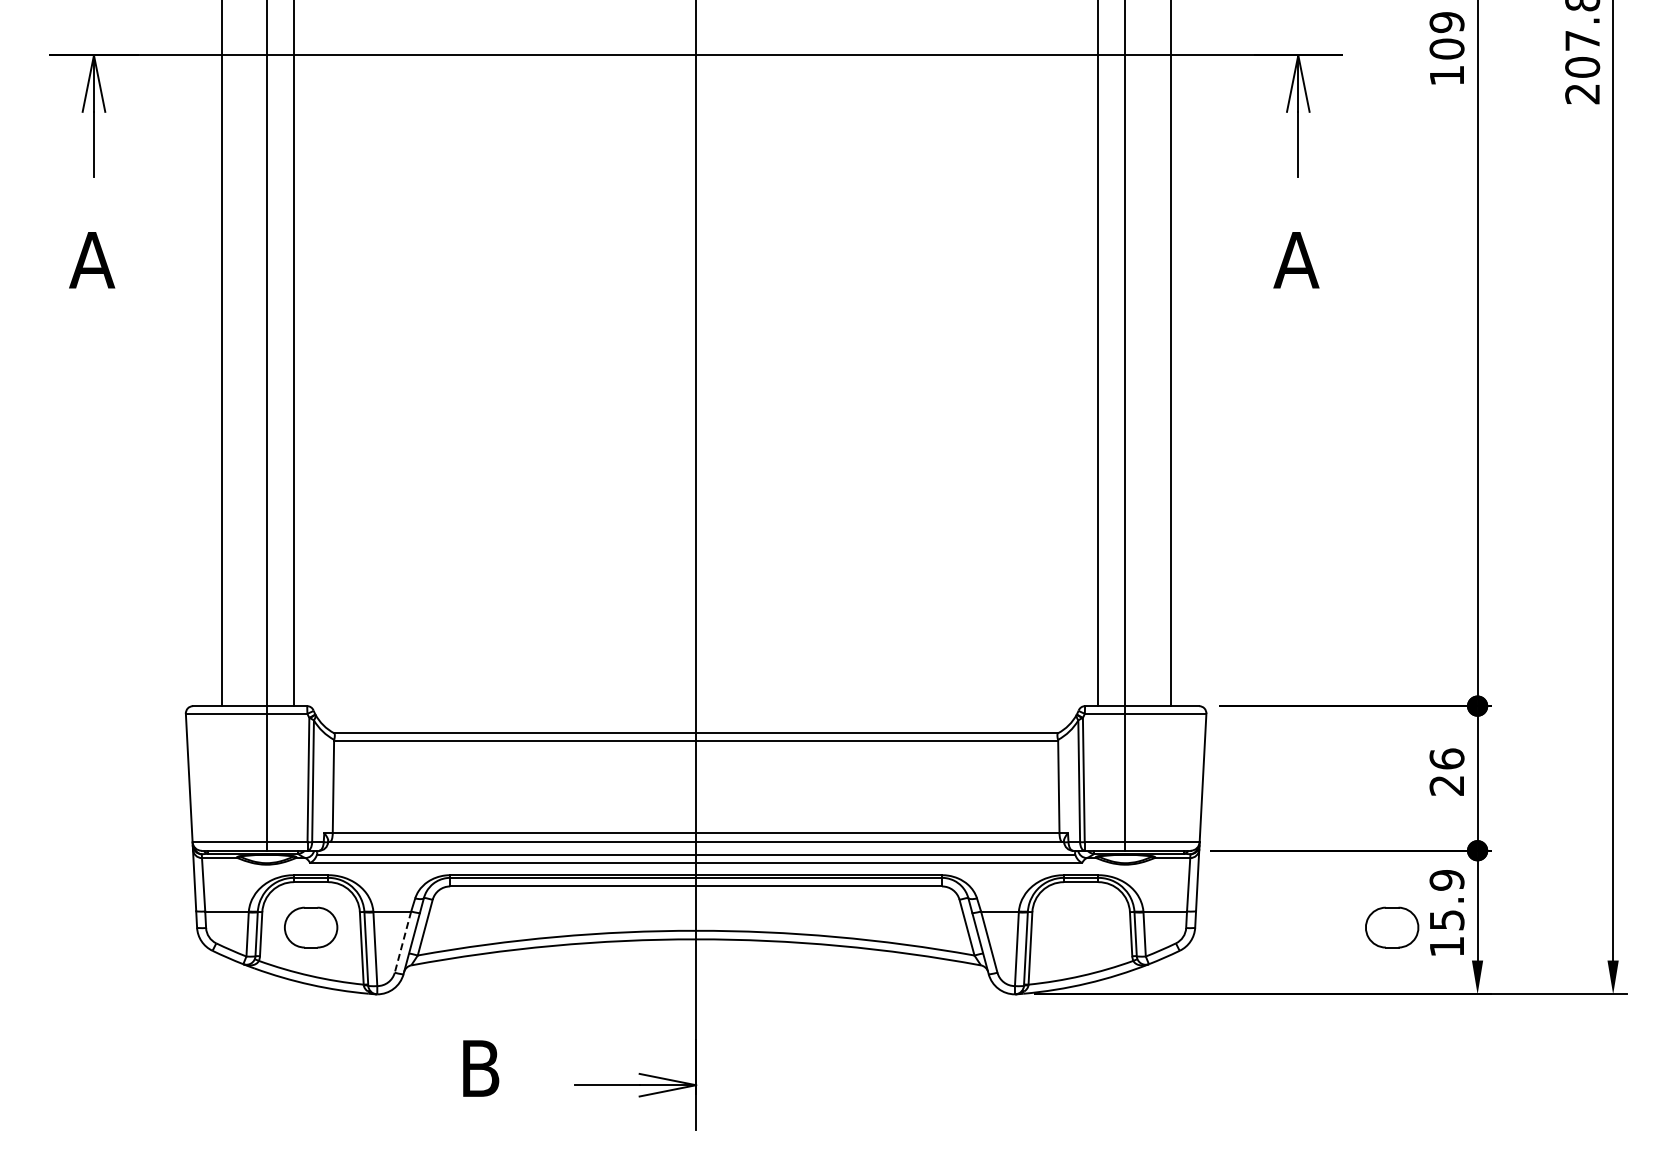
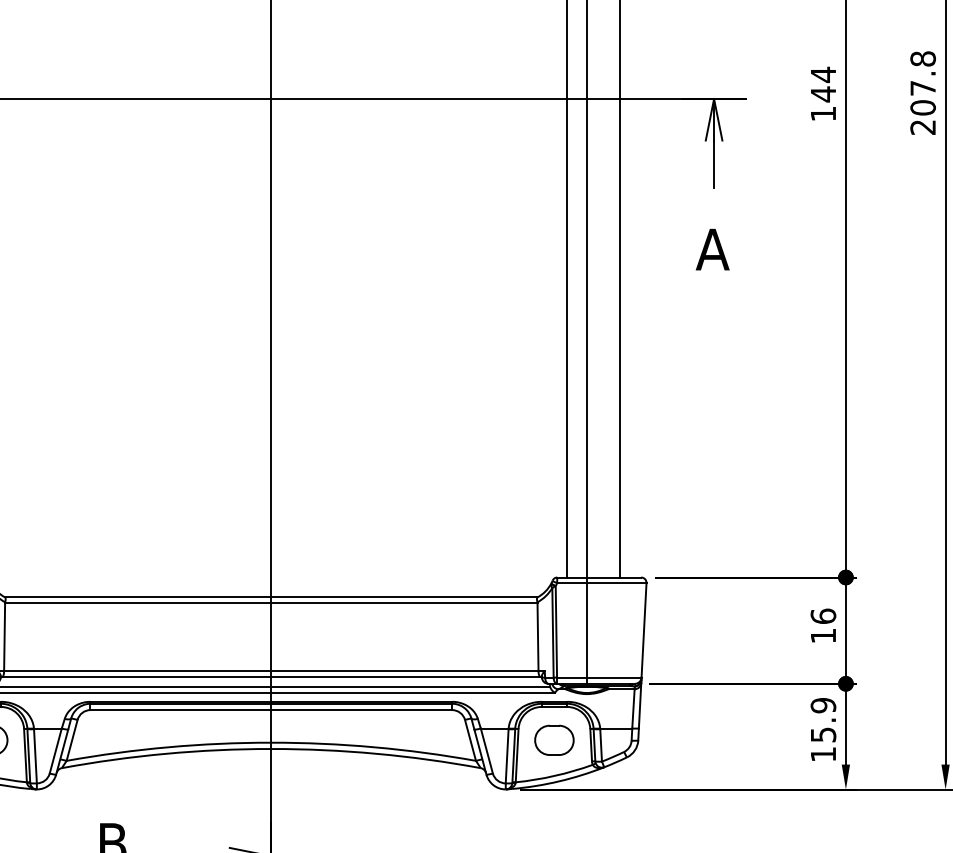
text: (1446, 35) -> (823, 84), 109 -> 144
text: (1446, 785) -> (823, 635), 26 -> 16
part: (1392, 927) -> (554, 740), moved
line: (403, 942) -> (56, 751), dashed -> solid

